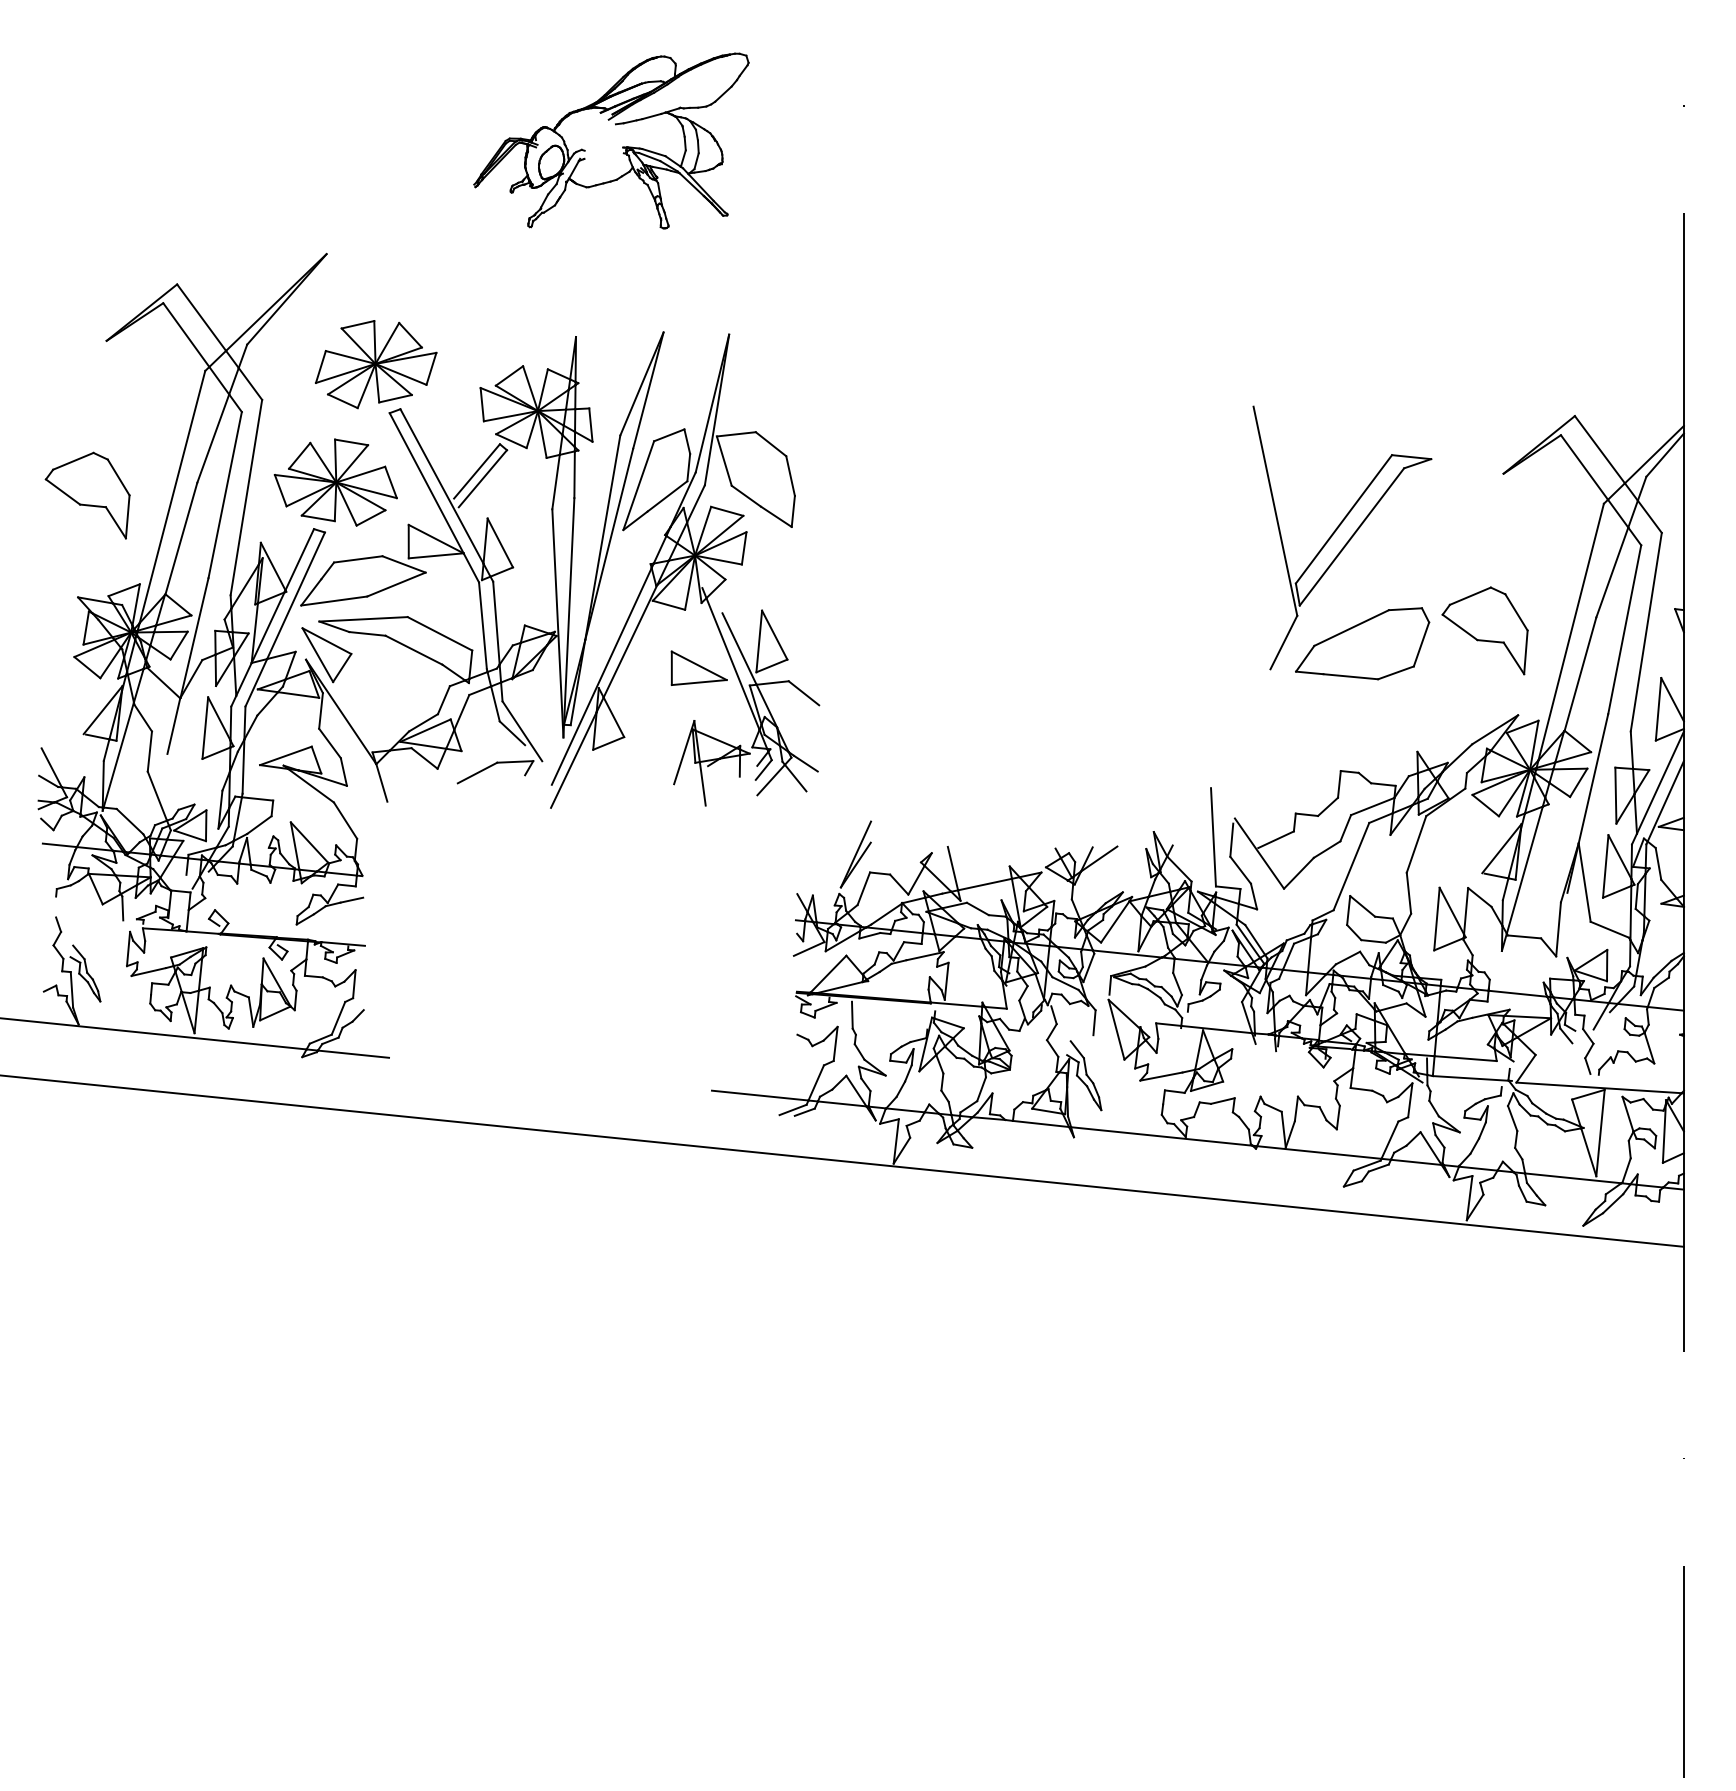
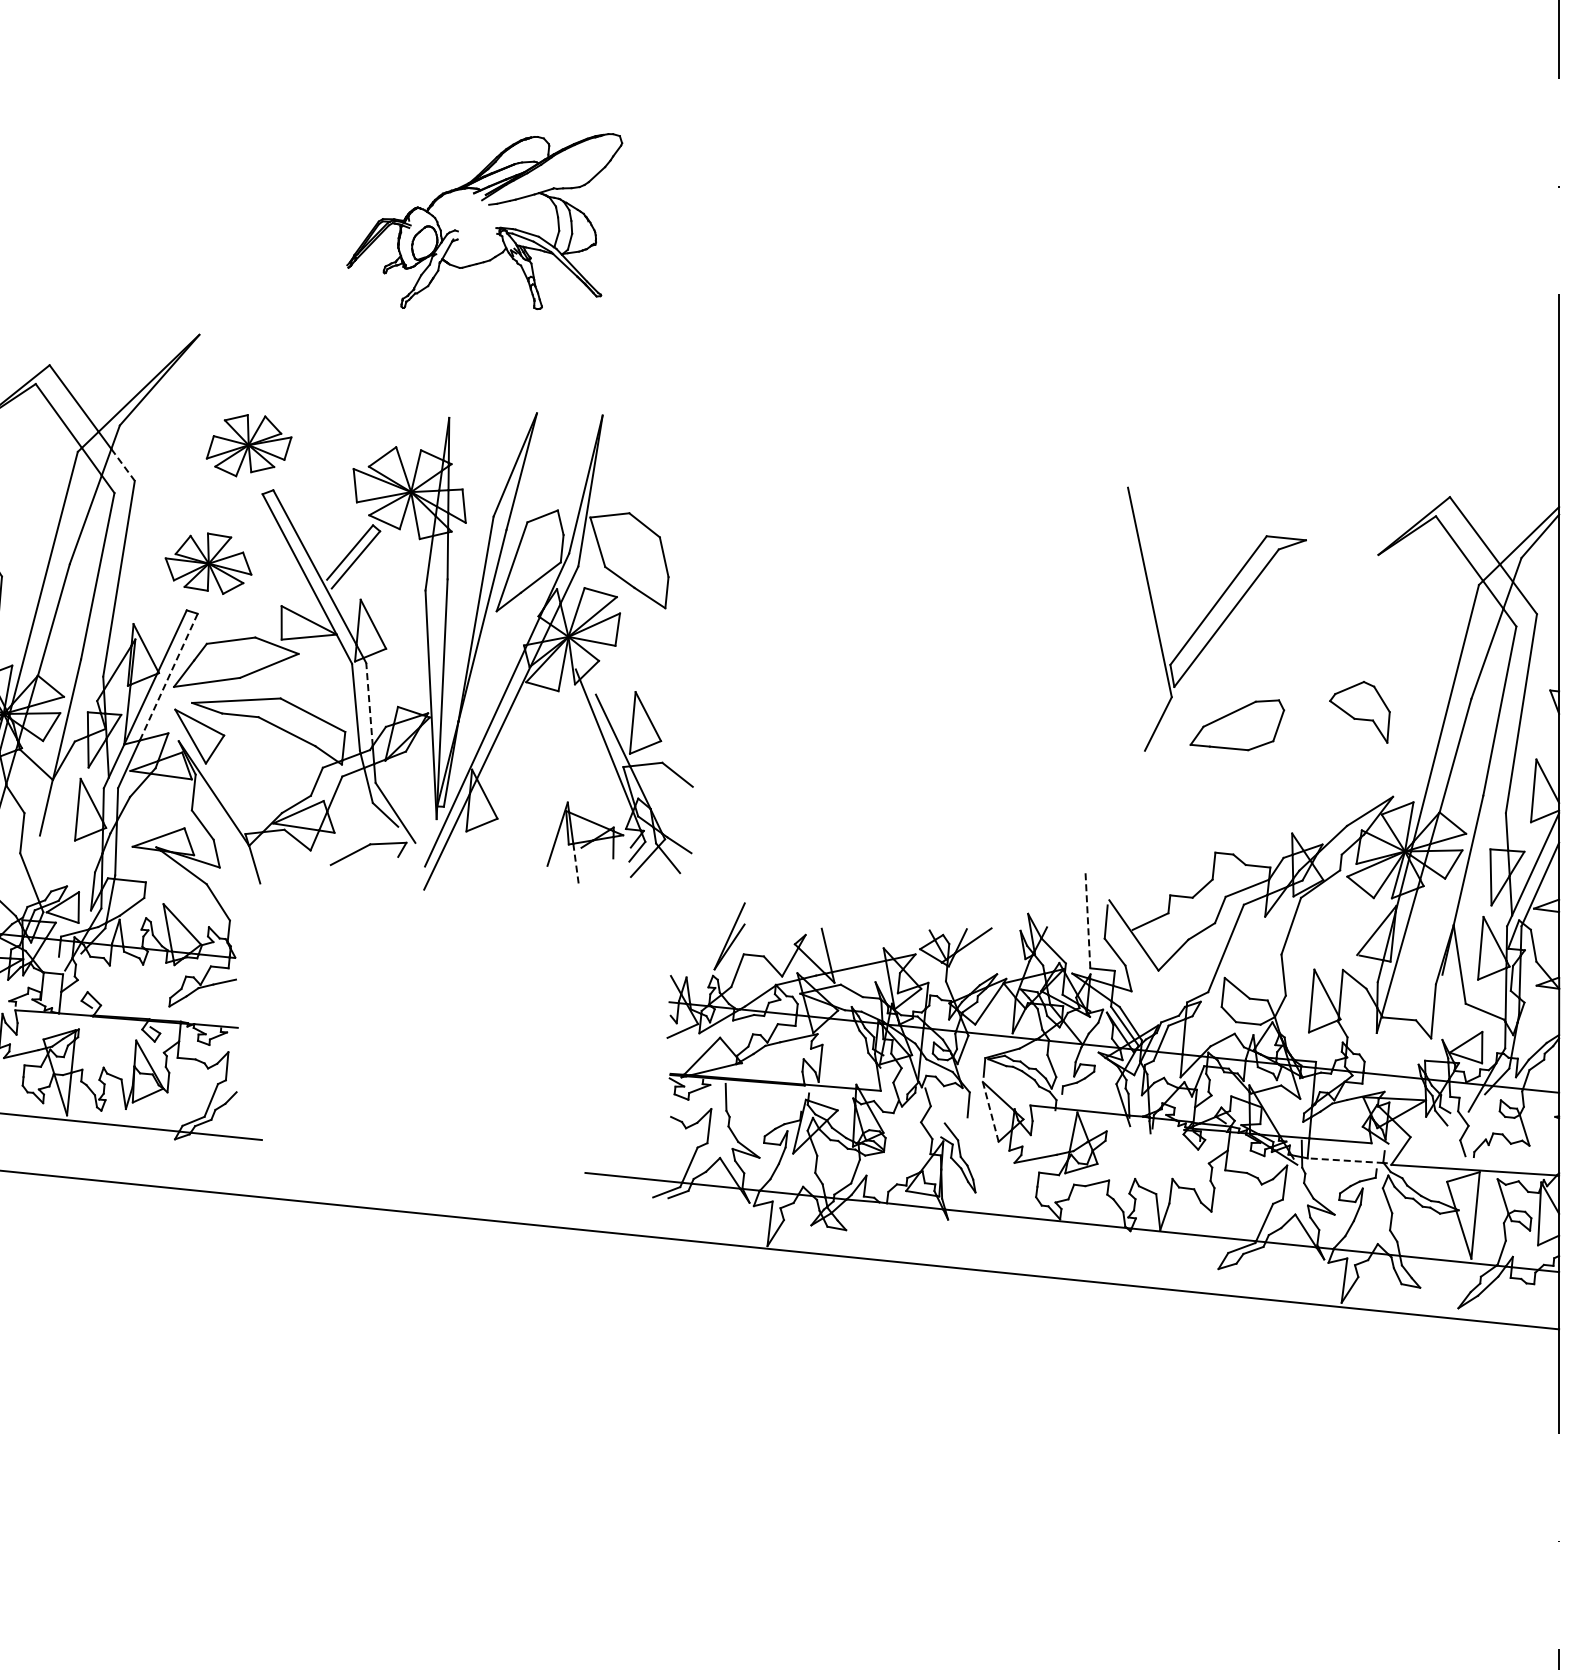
part: (376, 364) -> (249, 445), size x0.7
line: (250, 383) -> (123, 464), solid -> dashed
part: (335, 482) -> (208, 563), size x0.7
line: (296, 595) -> (169, 676), solid -> dashed
line: (496, 623) -> (369, 704), solid -> dashed
part: (1484, 630) -> (1359, 711), size x0.7
part: (1362, 643) -> (1237, 724), size x0.7
part: (698, 667) -> (571, 749), removed
line: (702, 783) -> (575, 865), solid -> dashed
line: (1213, 836) -> (1087, 918), solid -> dashed
line: (1116, 1029) -> (990, 1111), solid -> dashed
line: (1470, 1078) -> (1345, 1160), solid -> dashed

